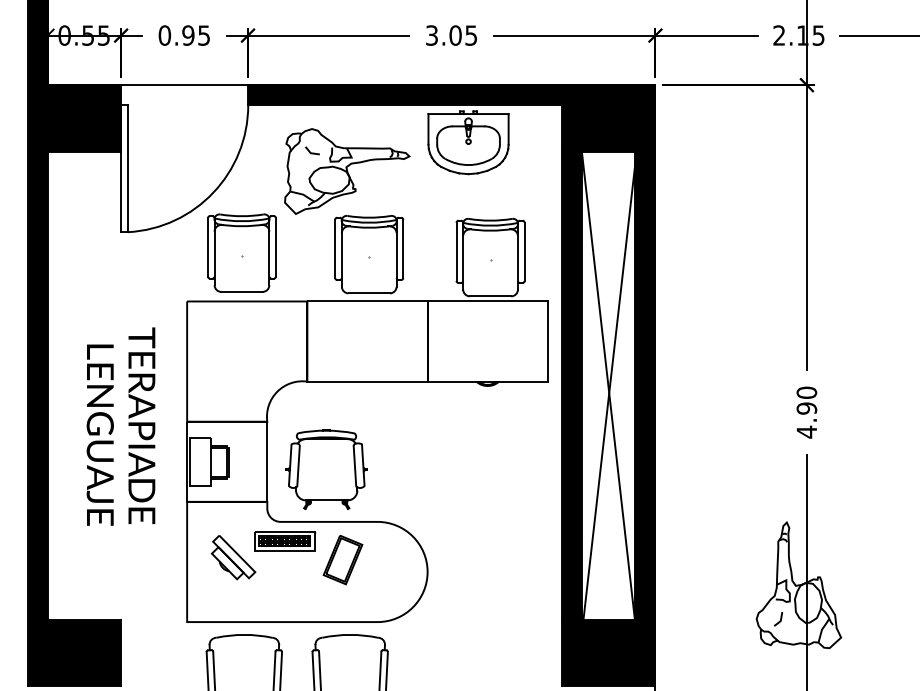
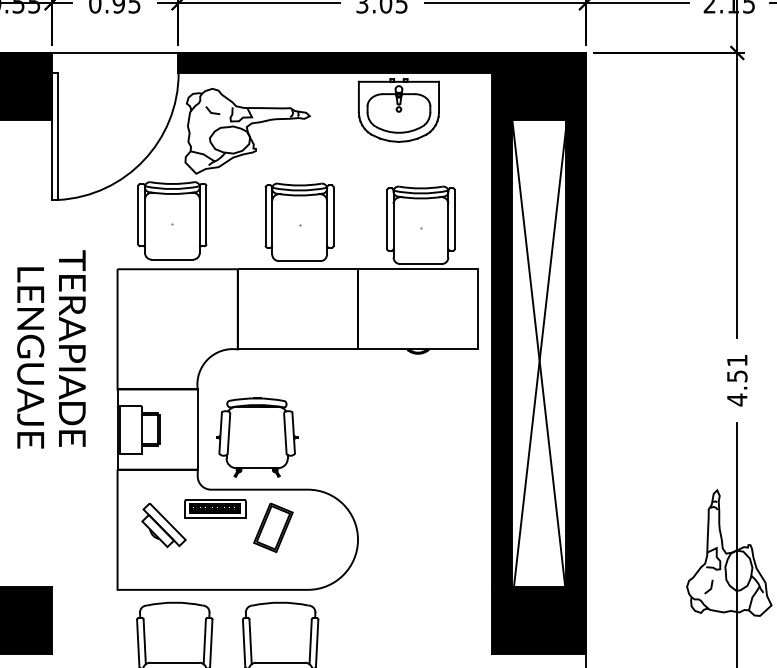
part: (347, 171) -> (247, 131), moved
text: (806, 400) -> (736, 368), 4.90 -> 4.51
text: (120, 426) -> (50, 349), moved

